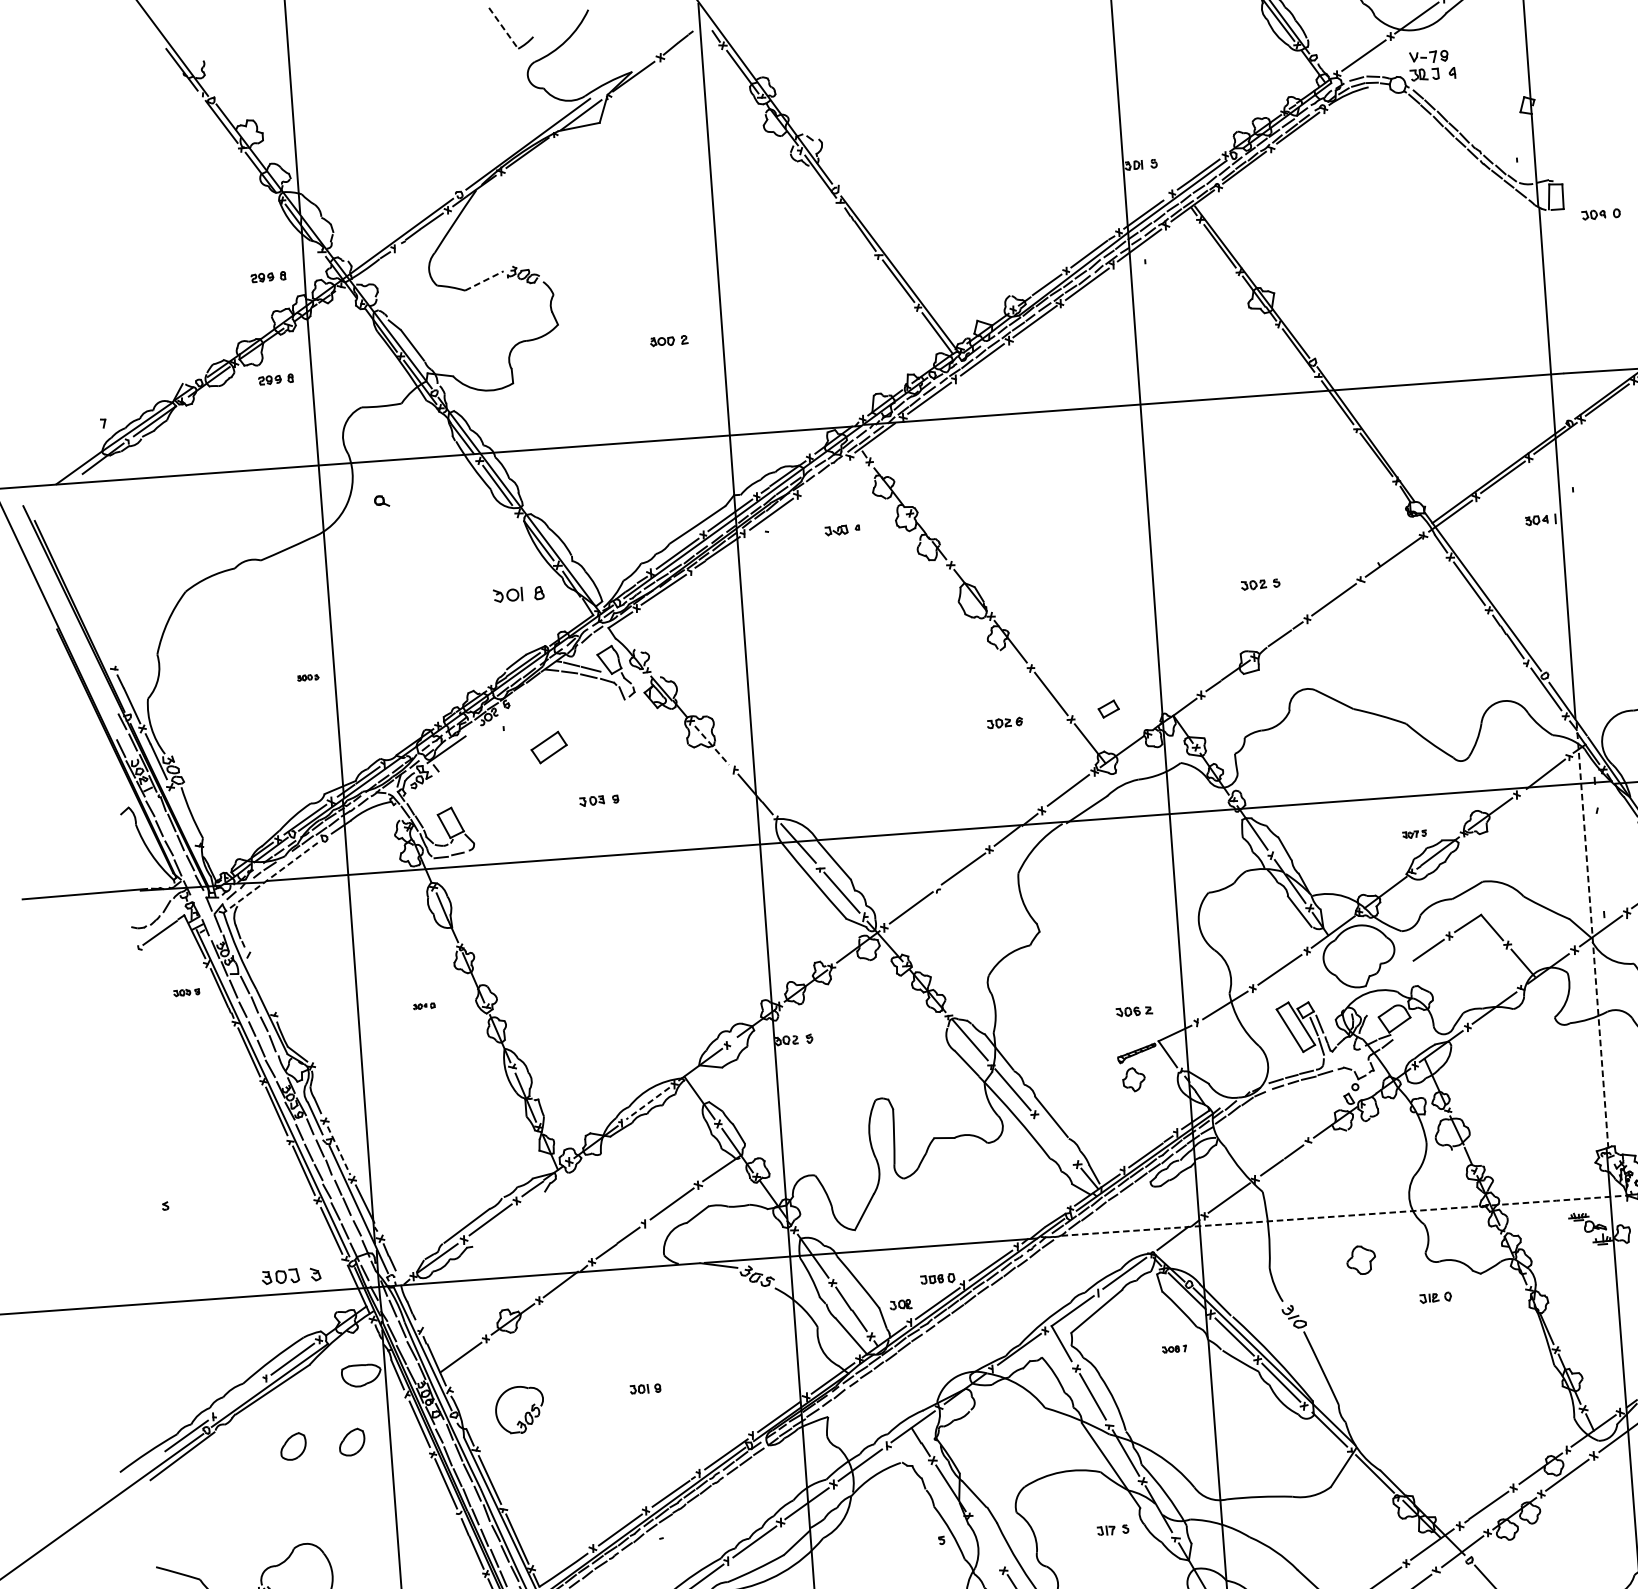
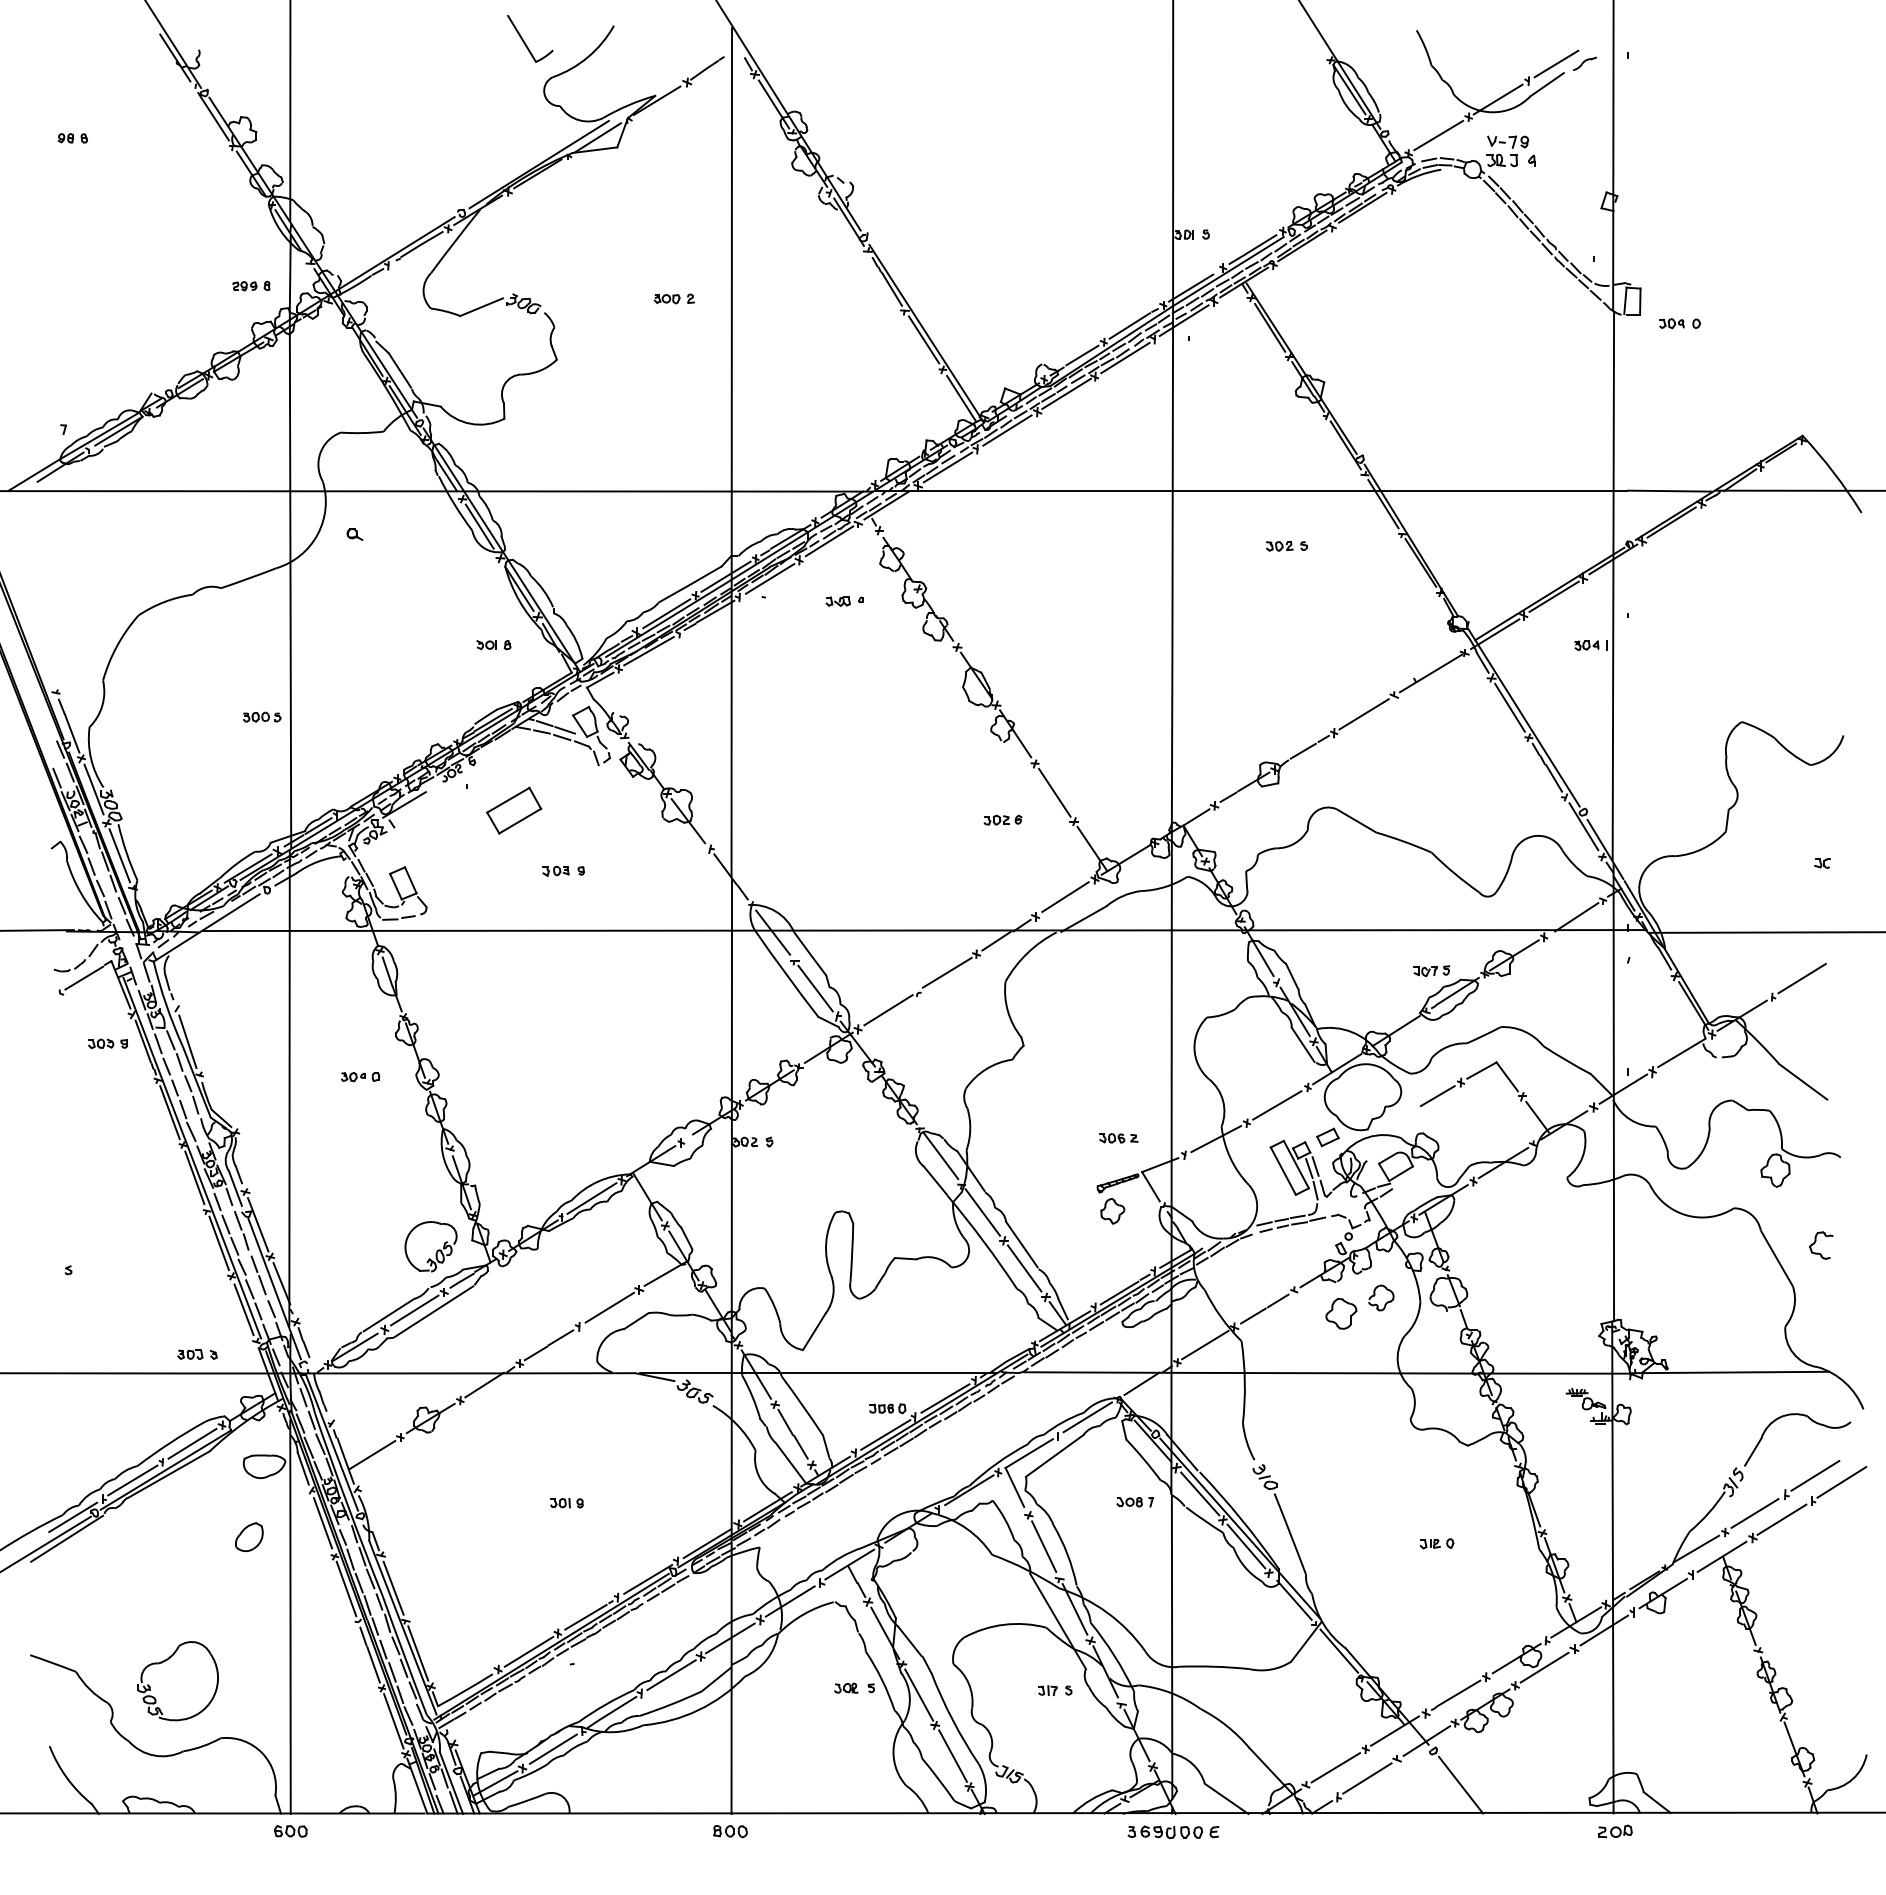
line: (504, 27) -> (522, 38), dashed -> solid
part: (91, 151) -> (72, 138), added
line: (485, 281) -> (482, 307), dashed -> solid
part: (668, 340) -> (673, 298), moved
part: (276, 378) -> (251, 395), removed
line: (824, 475) -> (829, 541), added
part: (1260, 584) -> (1286, 546), moved
part: (518, 595) -> (493, 645), size x0.62
part: (308, 677) -> (262, 716), size x1.67
part: (1108, 709) -> (1327, 1137), moved
line: (712, 745) -> (688, 821), dashed -> solid
part: (549, 747) -> (514, 810), size x1.43
line: (184, 816) -> (119, 855), added
part: (1414, 834) -> (1431, 971), size x1.43
line: (270, 877) -> (206, 927), dashed -> solid
line: (1592, 934) -> (1613, 1092), dashed -> solid
line: (260, 984) -> (187, 1041), added
part: (186, 992) -> (107, 1043), size x1.43
part: (424, 1006) -> (360, 1077), size x1.67
line: (647, 1103) -> (591, 1198), dashed -> solid
line: (1055, 1139) -> (1024, 1268), added
part: (1384, 1140) -> (1375, 1295), added
line: (339, 1150) -> (258, 1224), dashed -> solid
arc: (1344, 1216) -> (1326, 1373), dashed -> solid
line: (508, 1219) -> (433, 1311), added
part: (1361, 1259) -> (1341, 1313), moved
part: (291, 1275) -> (197, 1354), size x0.62
part: (1435, 1297) -> (1436, 1543), moved
part: (901, 1303) -> (846, 1687), moved
part: (1174, 1349) -> (1134, 1502), size x1.43
line: (239, 1397) -> (132, 1480), added
part: (525, 1413) -> (436, 1251), moved
part: (293, 1446) -> (186, 1537), removed
line: (986, 1542) -> (919, 1694), added

